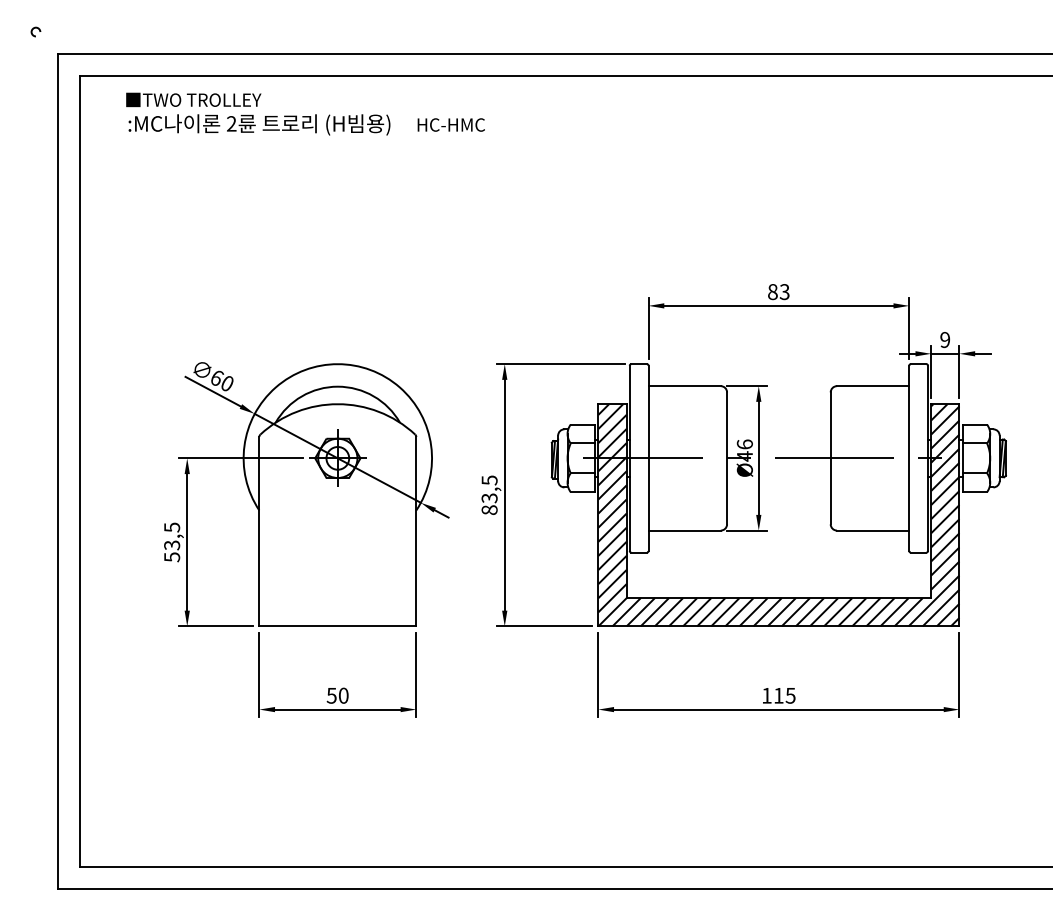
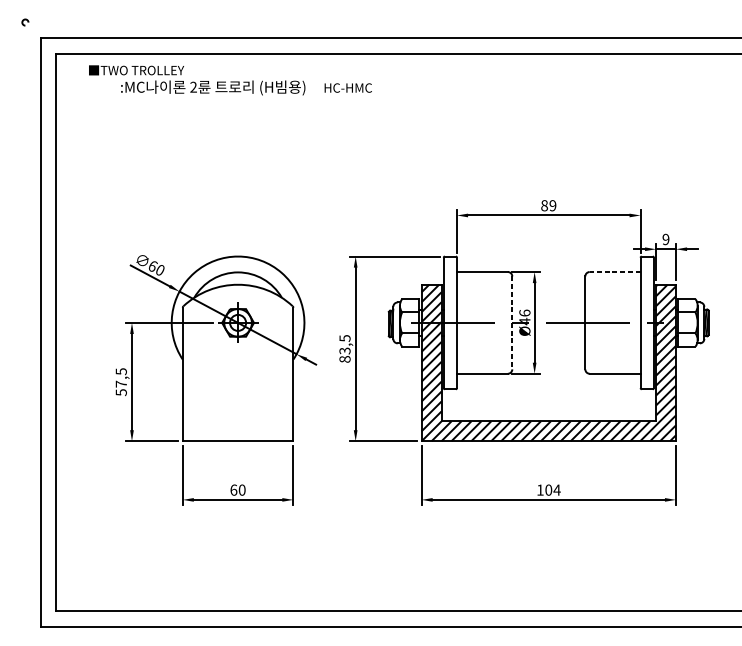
text: (306, 124) -> (246, 87), moved
text: (784, 292) -> (552, 206), 83 -> 89
line: (872, 386) -> (614, 272), solid -> dashed
line: (727, 458) -> (512, 323), solid -> dashed
text: (172, 545) -> (121, 384), 53,5 -> 57,5
text: (331, 695) -> (233, 489), 50 -> 60
text: (784, 695) -> (552, 489), 115 -> 104

